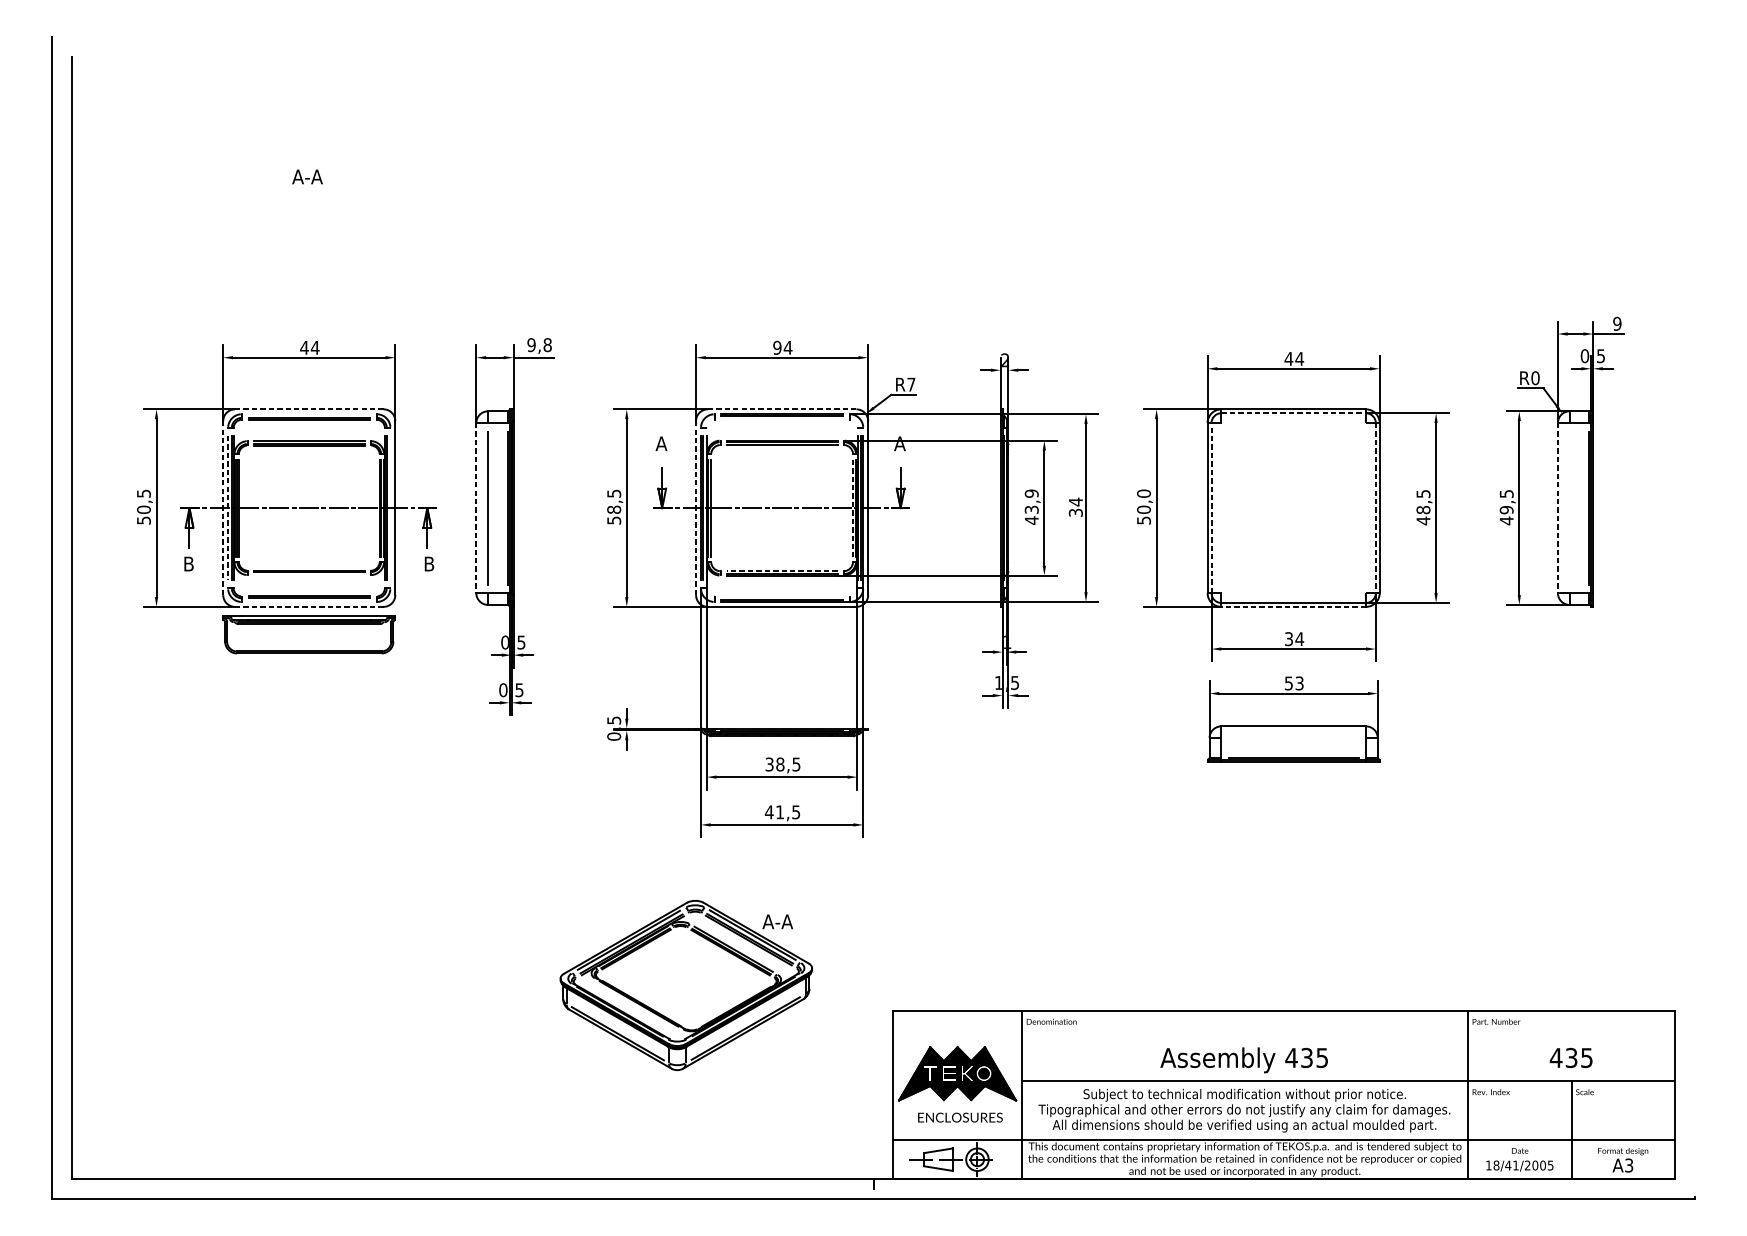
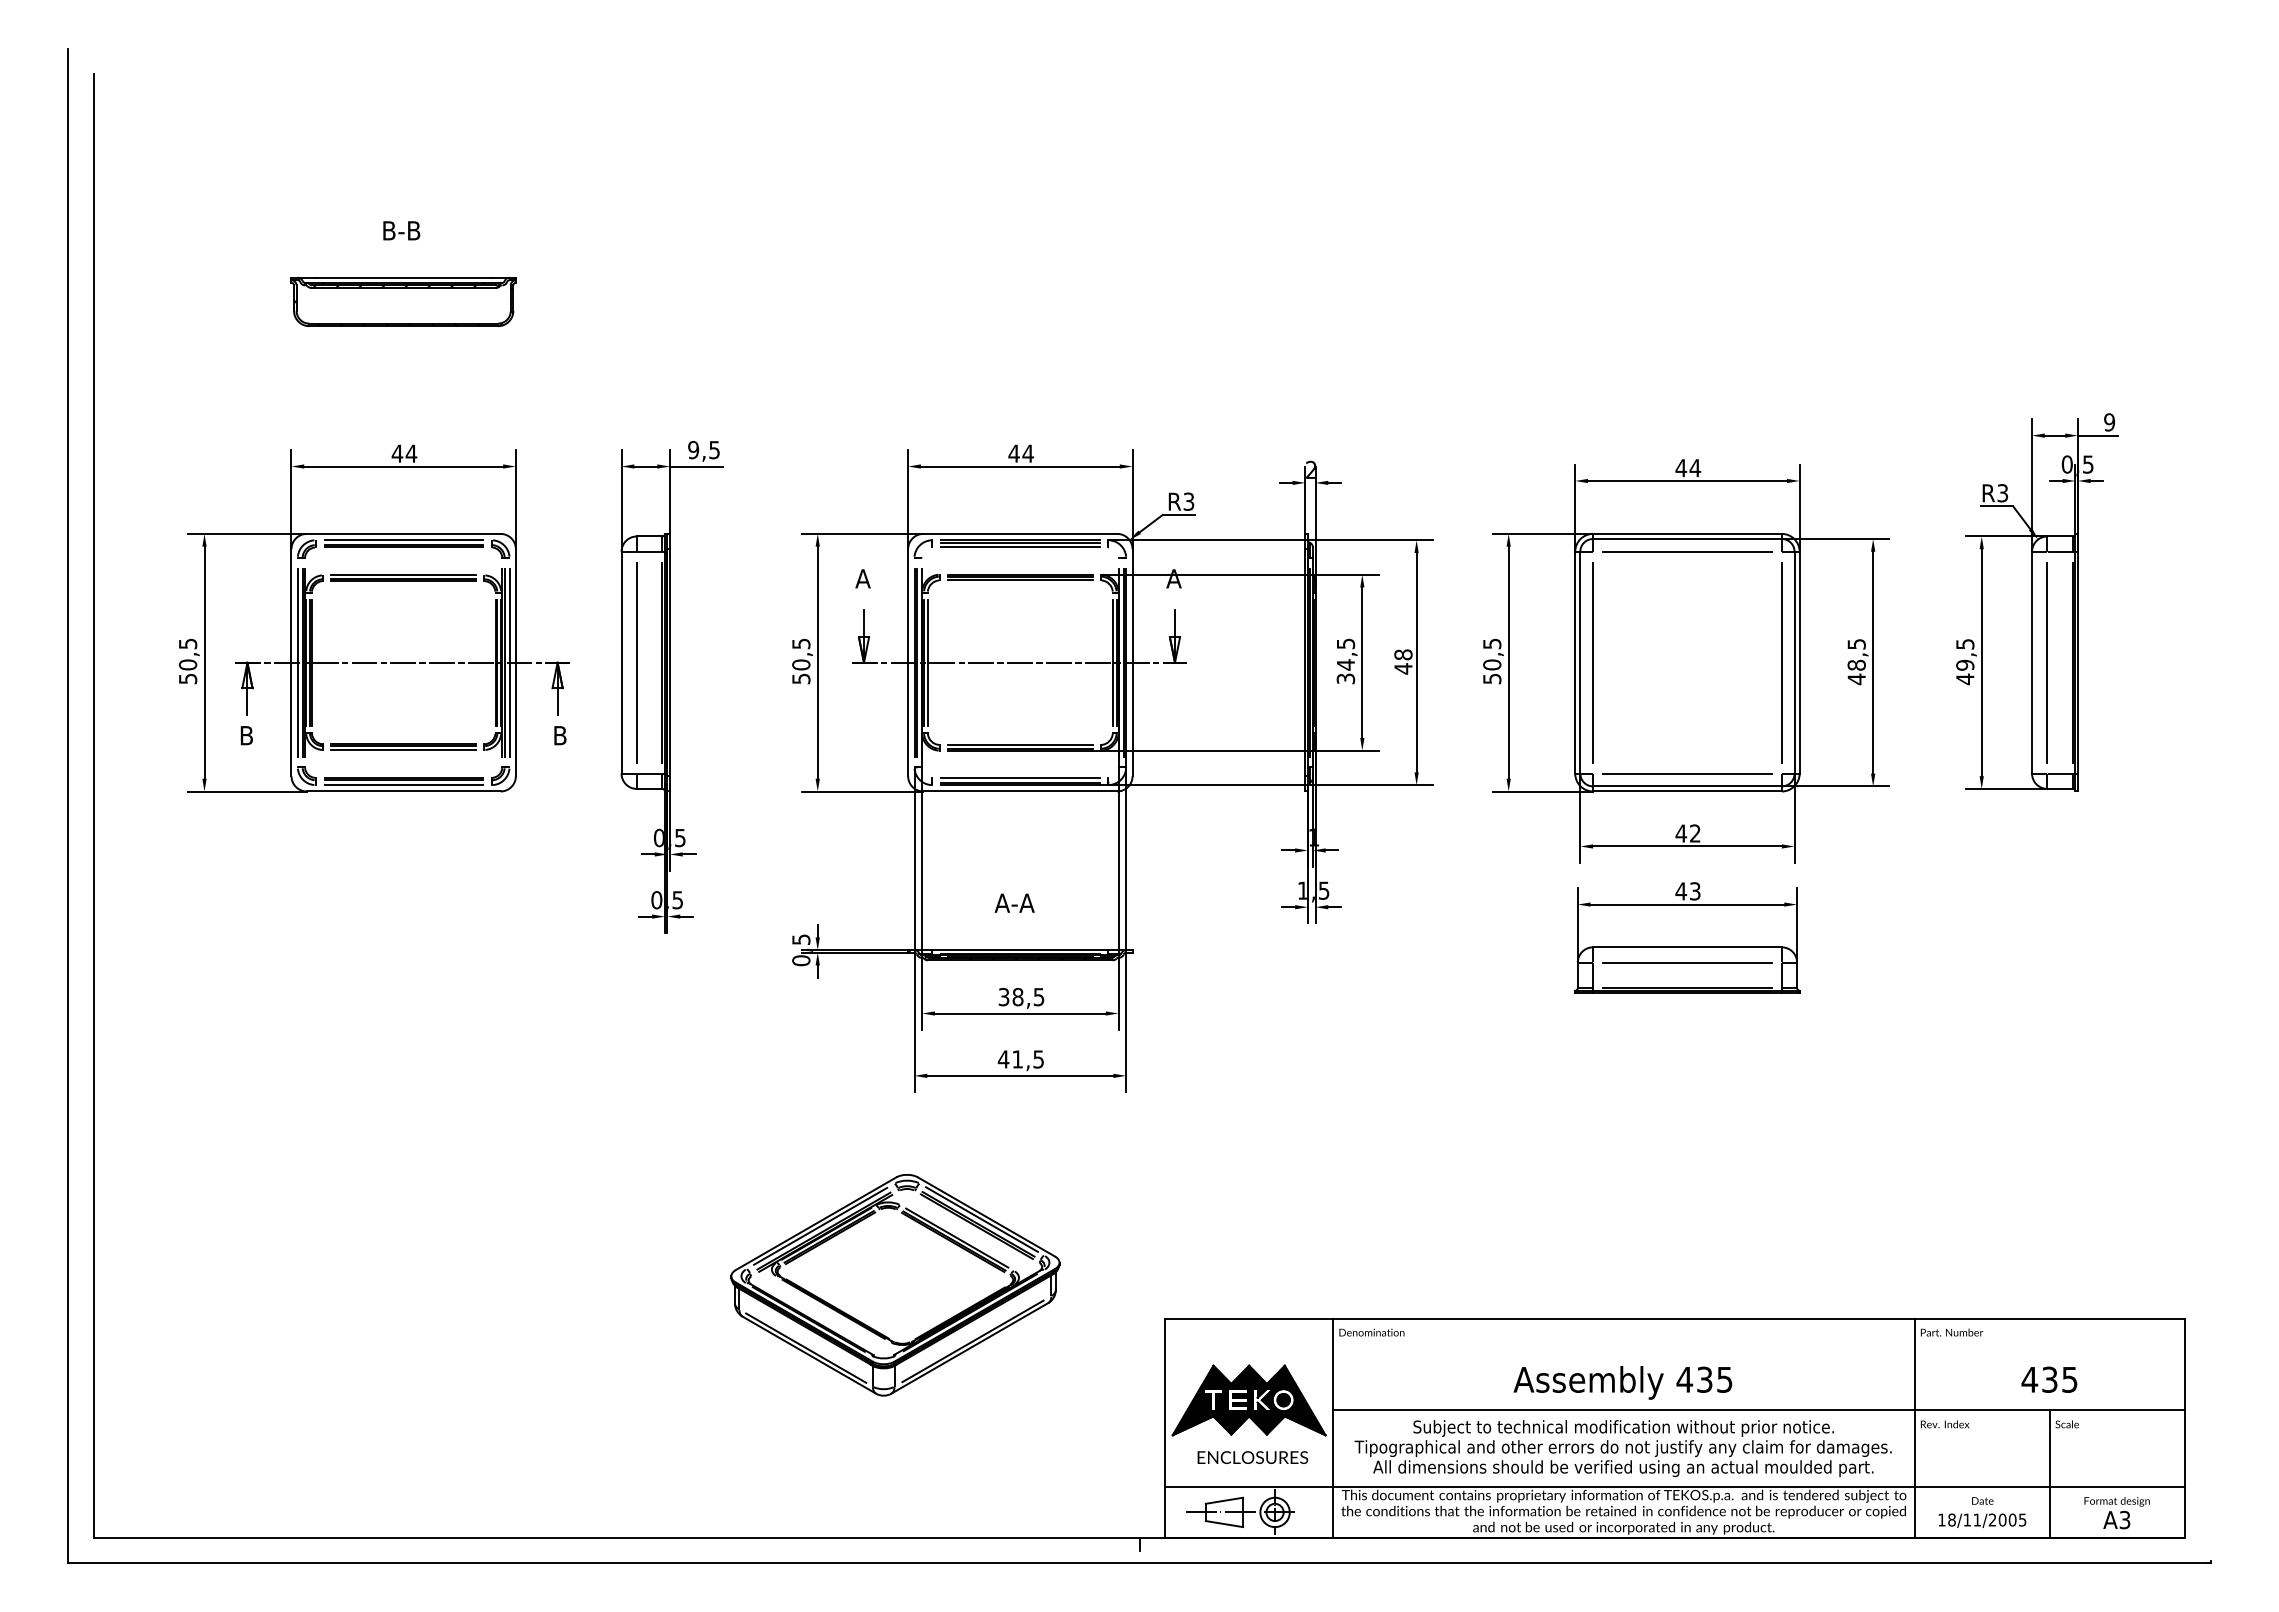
text: (307, 176) -> (401, 230), A-A -> B-B
text: (547, 344) -> (714, 449), 9,8 -> 9,5
text: (776, 347) -> (1013, 453), 94 -> 44
text: (1535, 378) -> (2002, 493), R0 -> R3
text: (911, 384) -> (1188, 501), R7 -> R3
line: (309, 409) -> (403, 533), dashed -> solid
line: (782, 409) -> (1020, 533), dashed -> solid
line: (1293, 413) -> (1687, 539), dashed -> solid
line: (309, 414) -> (403, 540), added
line: (782, 419) -> (1020, 547), added
line: (1293, 422) -> (1687, 551), added
text: (1144, 493) -> (1492, 643), 50,0 -> 50,5
line: (223, 507) -> (291, 662), dashed -> solid
line: (390, 507) -> (509, 662), added
line: (476, 507) -> (621, 662), dashed -> solid
line: (696, 507) -> (908, 662), dashed -> solid
text: (1031, 507) -> (1345, 661), 43,9 -> 34,5
text: (1075, 507) -> (1403, 661), 34 -> 48
line: (1211, 507) -> (1580, 662), dashed -> solid
line: (1221, 507) -> (1593, 662), added
line: (1365, 507) -> (1781, 662), added
line: (1375, 507) -> (1794, 662), dashed -> solid
line: (1558, 507) -> (2032, 662), dashed -> solid
line: (1569, 507) -> (2047, 662), added
line: (227, 508) -> (297, 663), dashed -> solid
line: (852, 508) -> (1112, 663), dashed -> solid
text: (614, 509) -> (801, 664), 58,5 -> 50,5
line: (781, 570) -> (1019, 744), dashed -> solid
line: (309, 575) -> (403, 750), added
line: (1293, 593) -> (1687, 773), added
line: (782, 596) -> (1020, 777), added
line: (309, 602) -> (403, 785), added
line: (309, 606) -> (403, 791), dashed -> solid
line: (1292, 606) -> (1686, 791), dashed -> solid
part: (309, 634) -> (403, 301), moved
text: (1294, 639) -> (1688, 833), 34 -> 42
text: (1288, 683) -> (1680, 891), 53 -> 43
line: (1293, 738) -> (1687, 962), added
text: (777, 921) -> (1014, 902), moved
text: (1508, 1165) -> (1967, 1519), 18/41/2005 -> 18/11/2005

